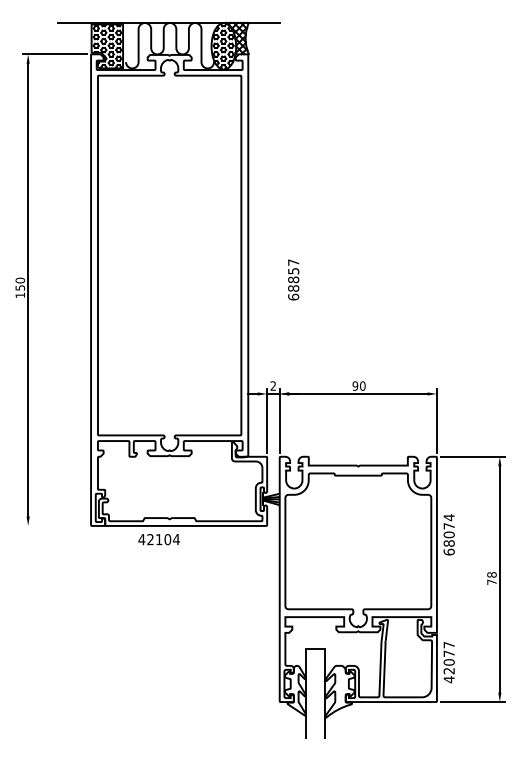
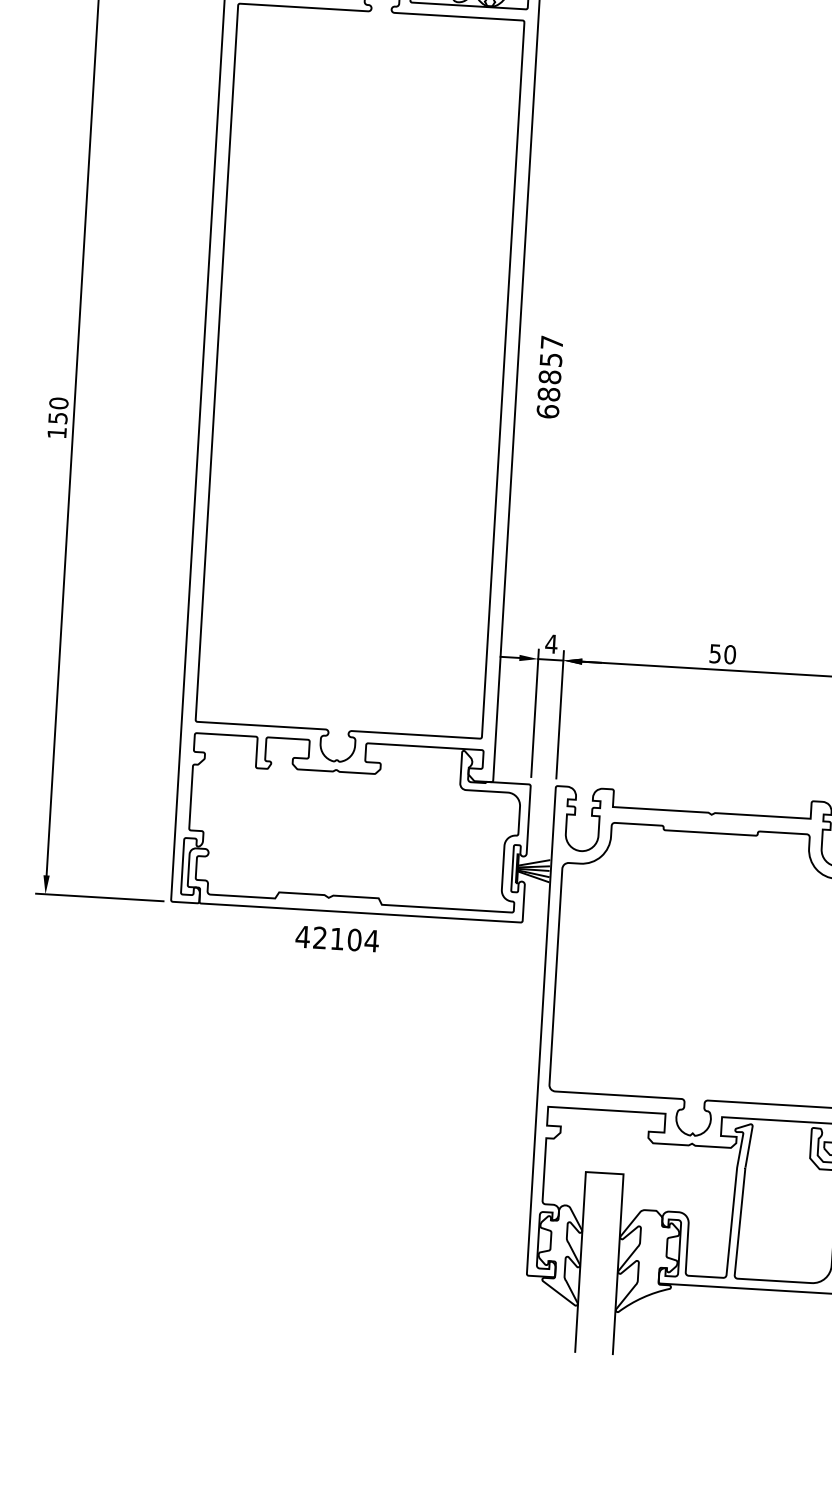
text: (293, 279) -> (549, 376), moved
text: (273, 385) -> (551, 642), 2 -> 4
text: (355, 385) -> (715, 652), 90 -> 50
line: (55, 525) -> (100, 896), added
text: (158, 539) -> (336, 938), moved

